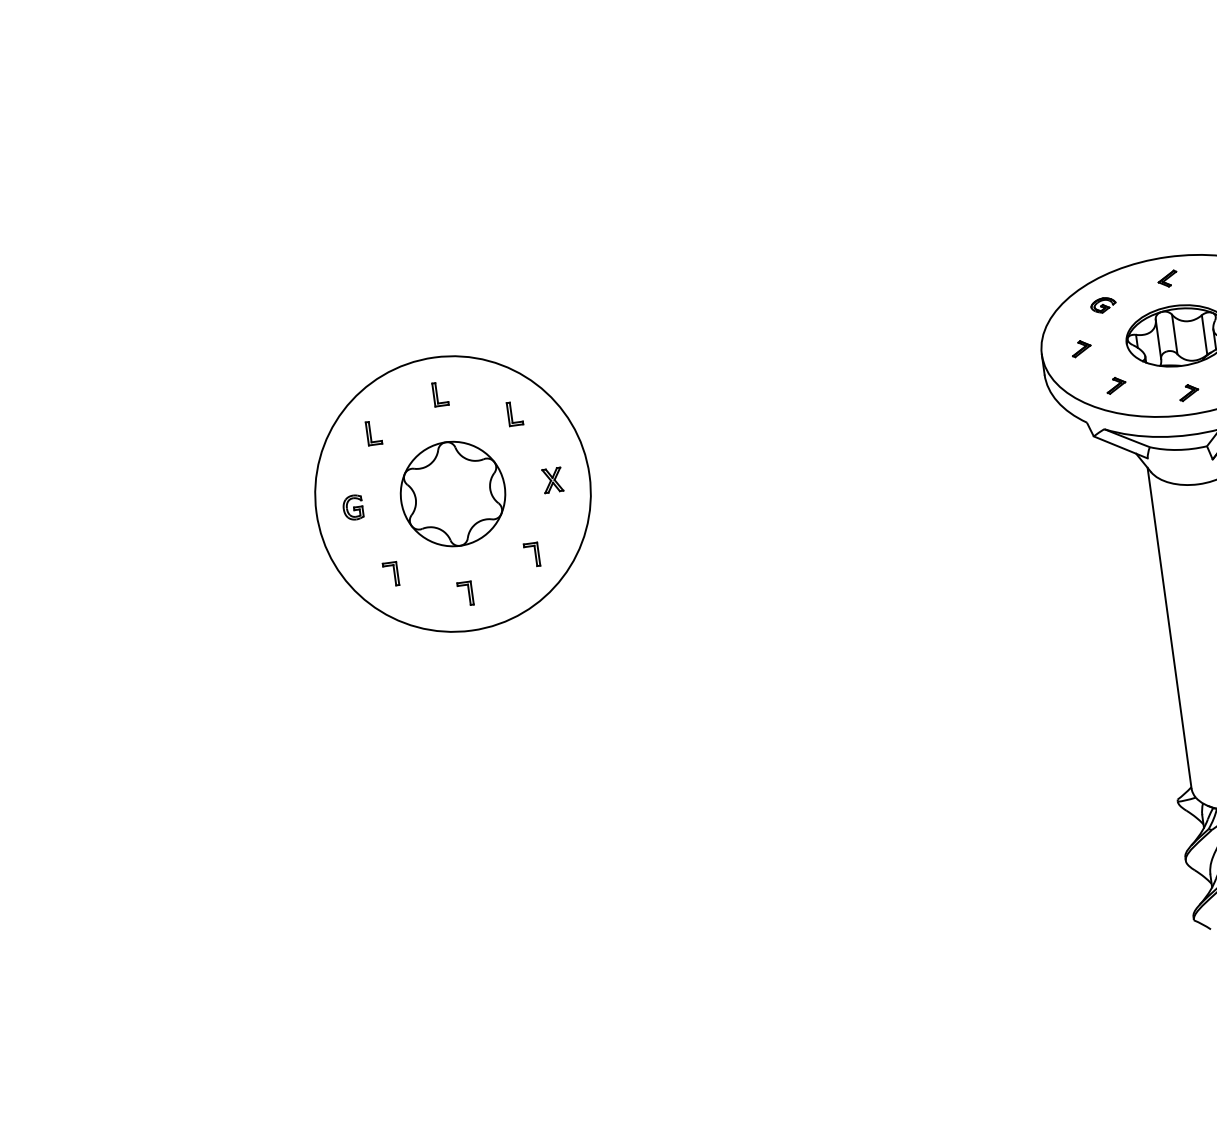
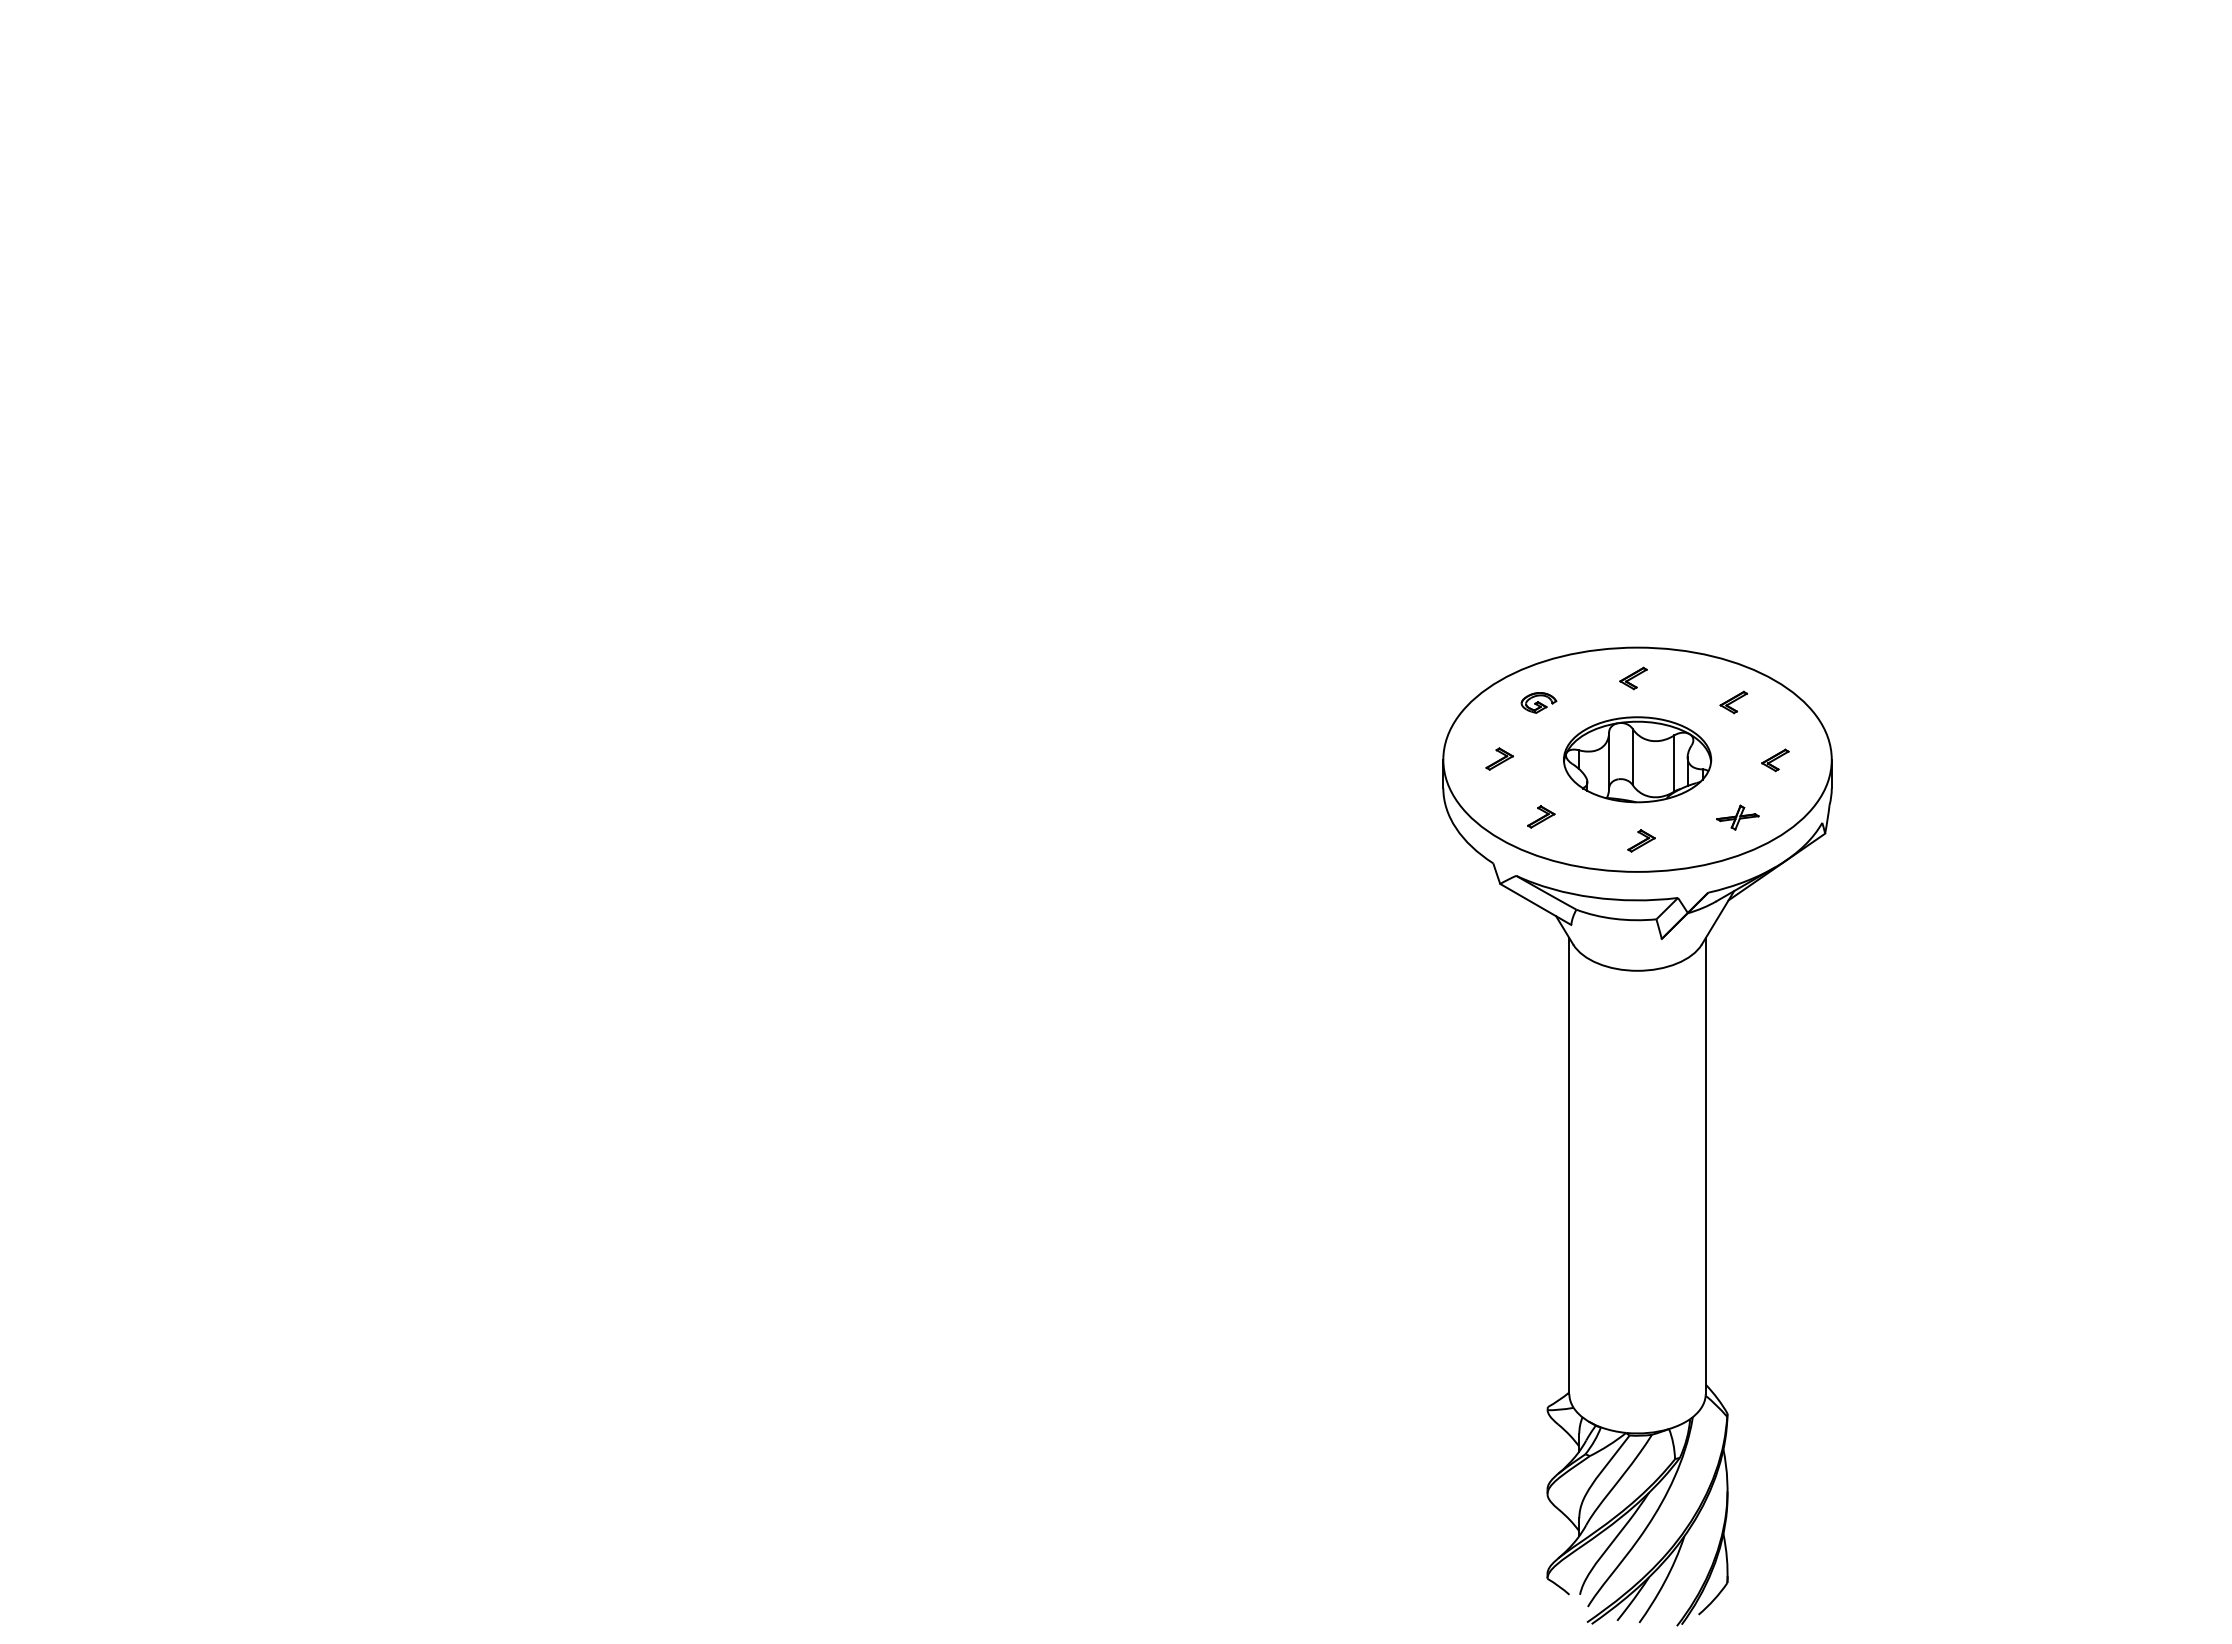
part: (453, 493) -> (594, 841), removed

